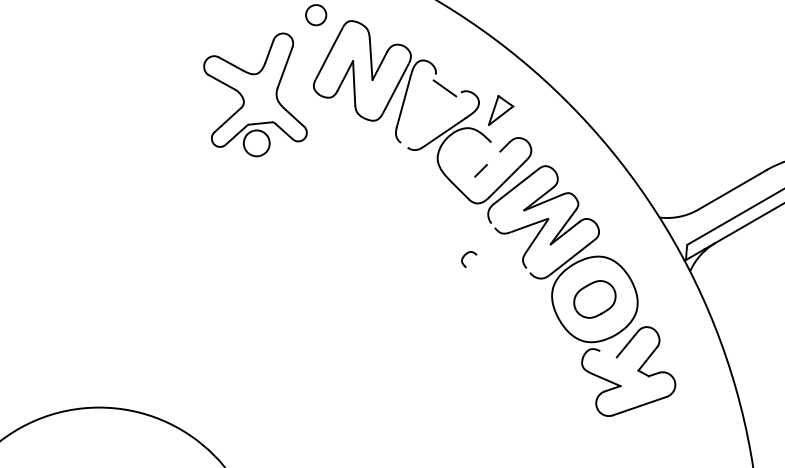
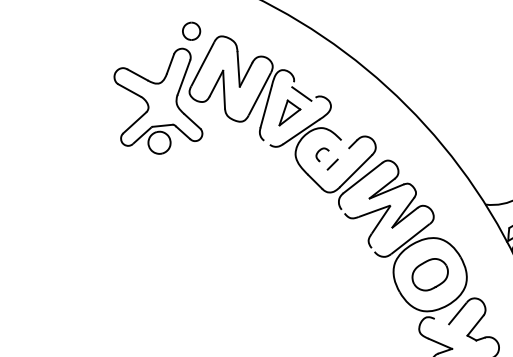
part: (255, 94) -> (158, 100), moved
part: (501, 110) -> (290, 112), moved
curve: (467, 254) -> (321, 150), moved

